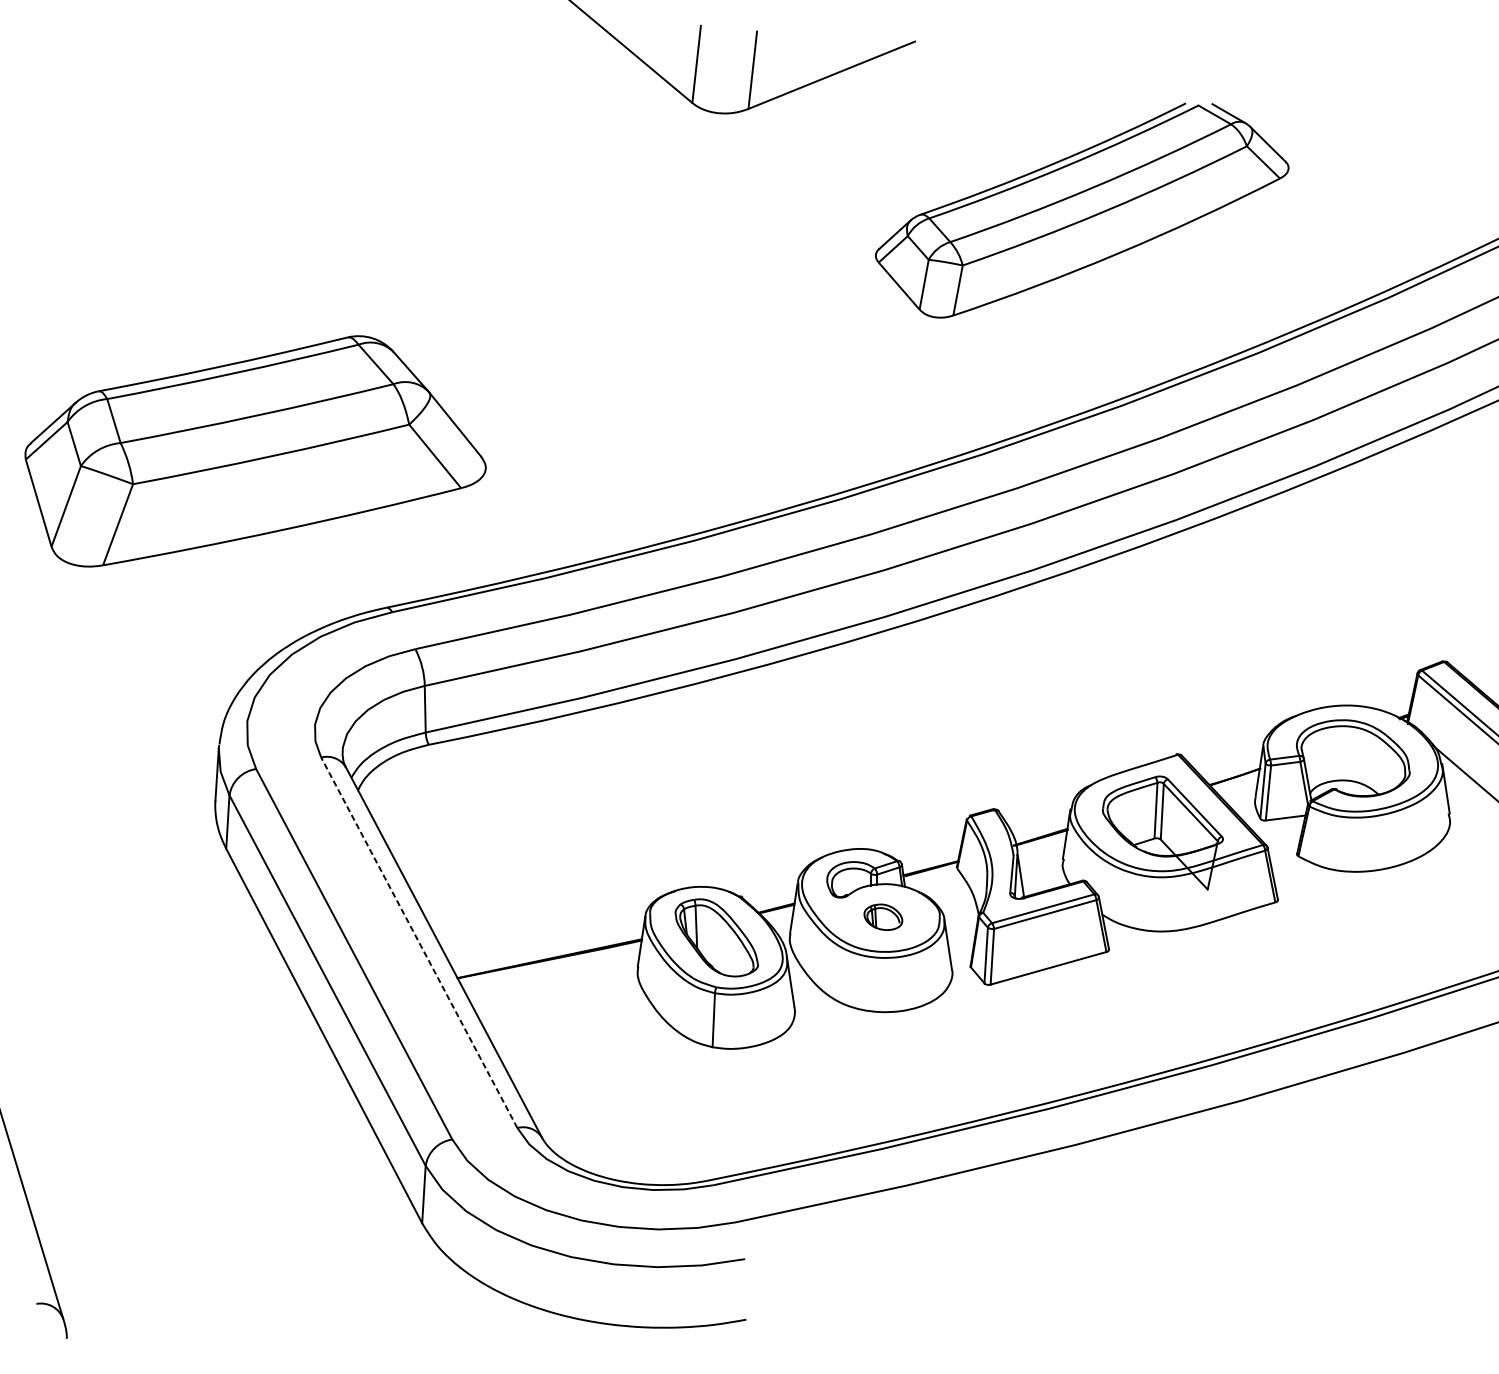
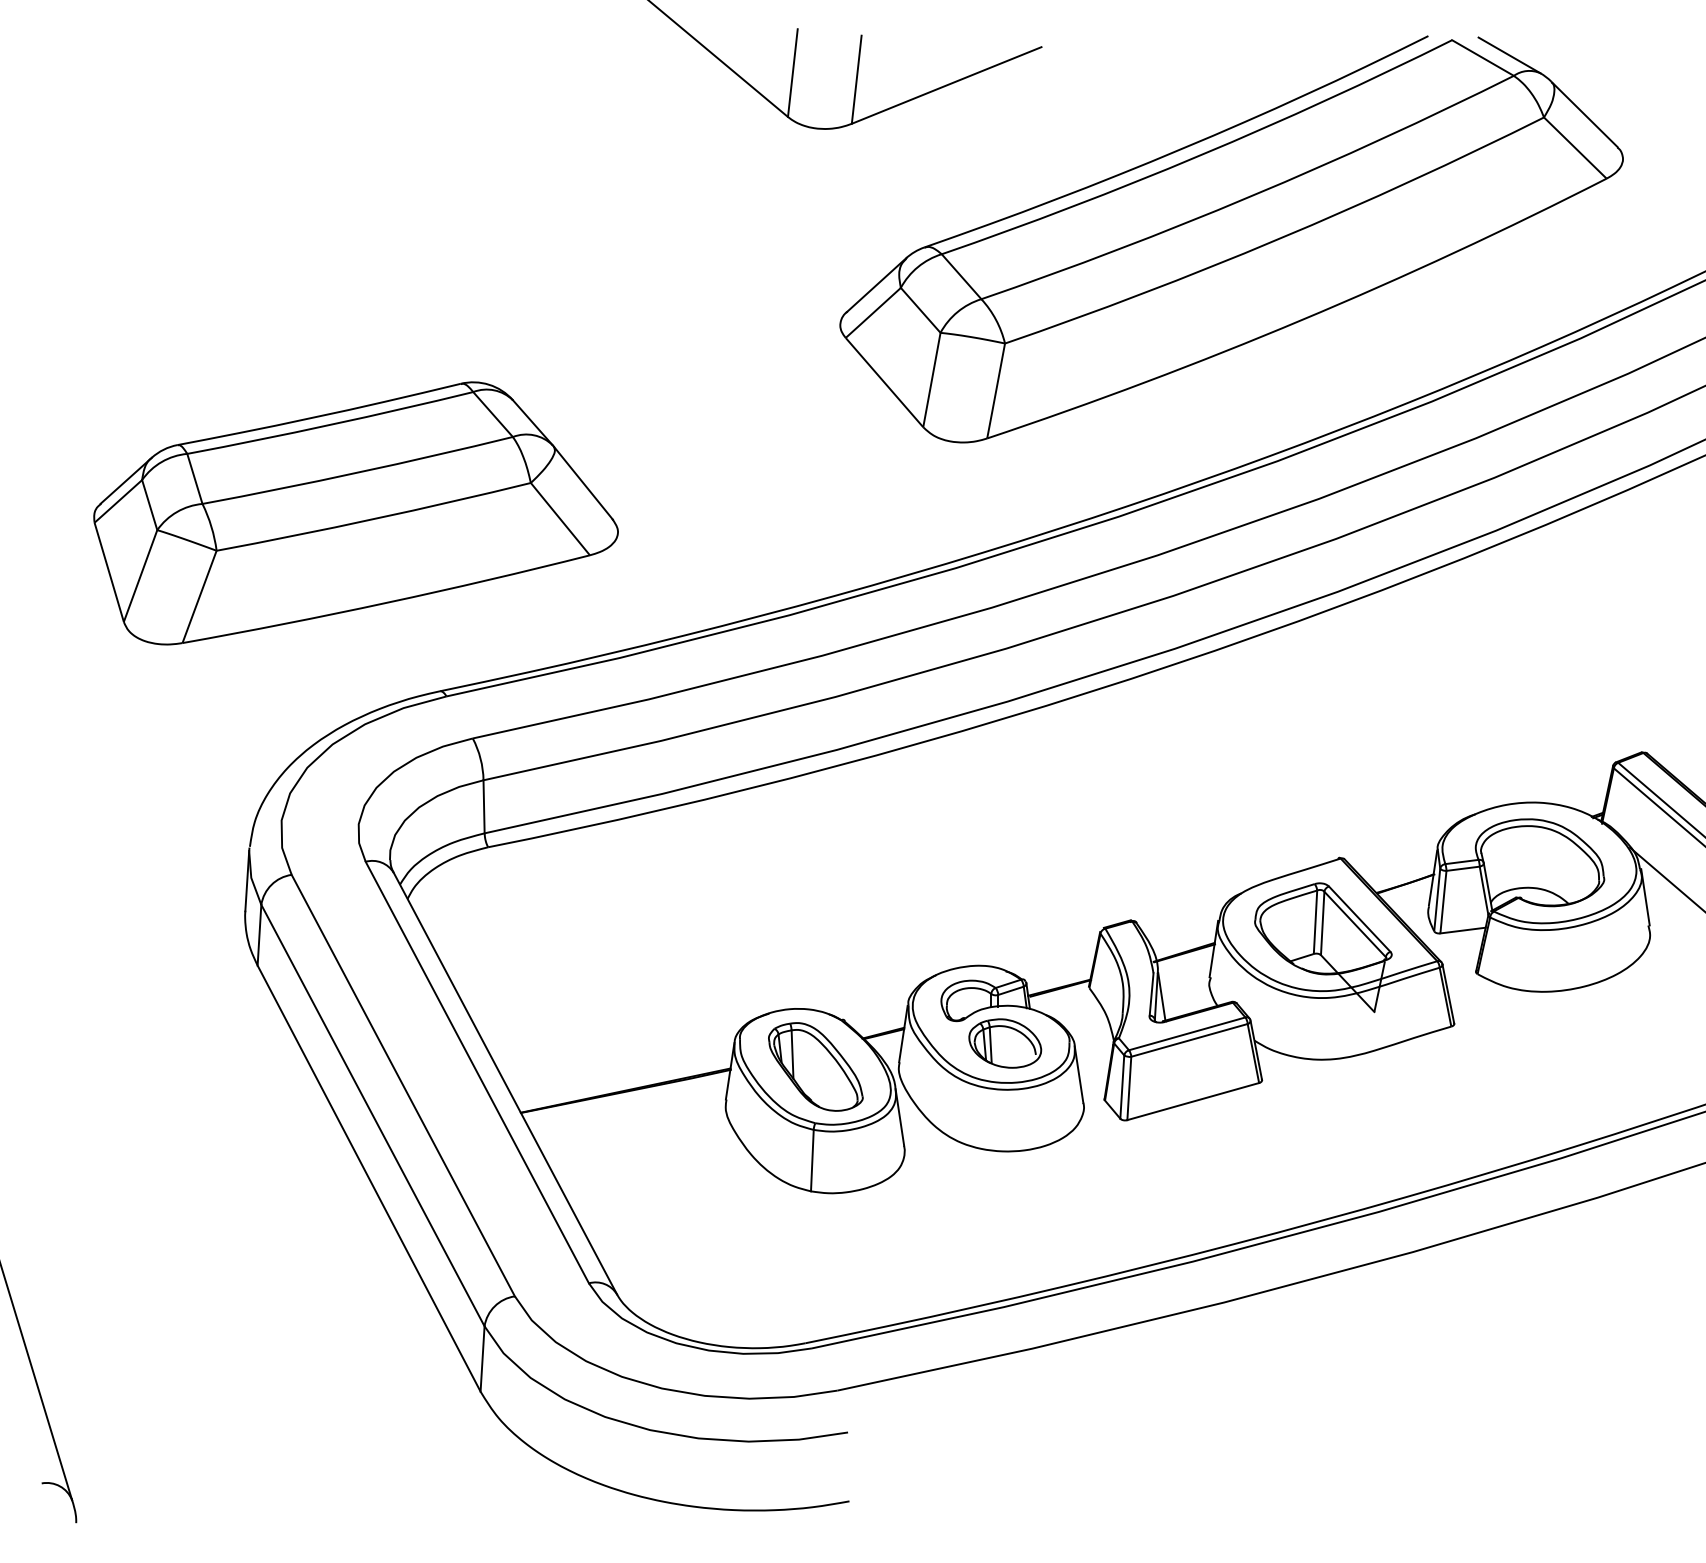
part: (1082, 210) -> (1231, 239), size x1.67
part: (255, 451) -> (355, 513), moved
part: (883, 917) -> (1005, 1043), size x1.67
line: (419, 942) -> (477, 1072), dashed -> solid

